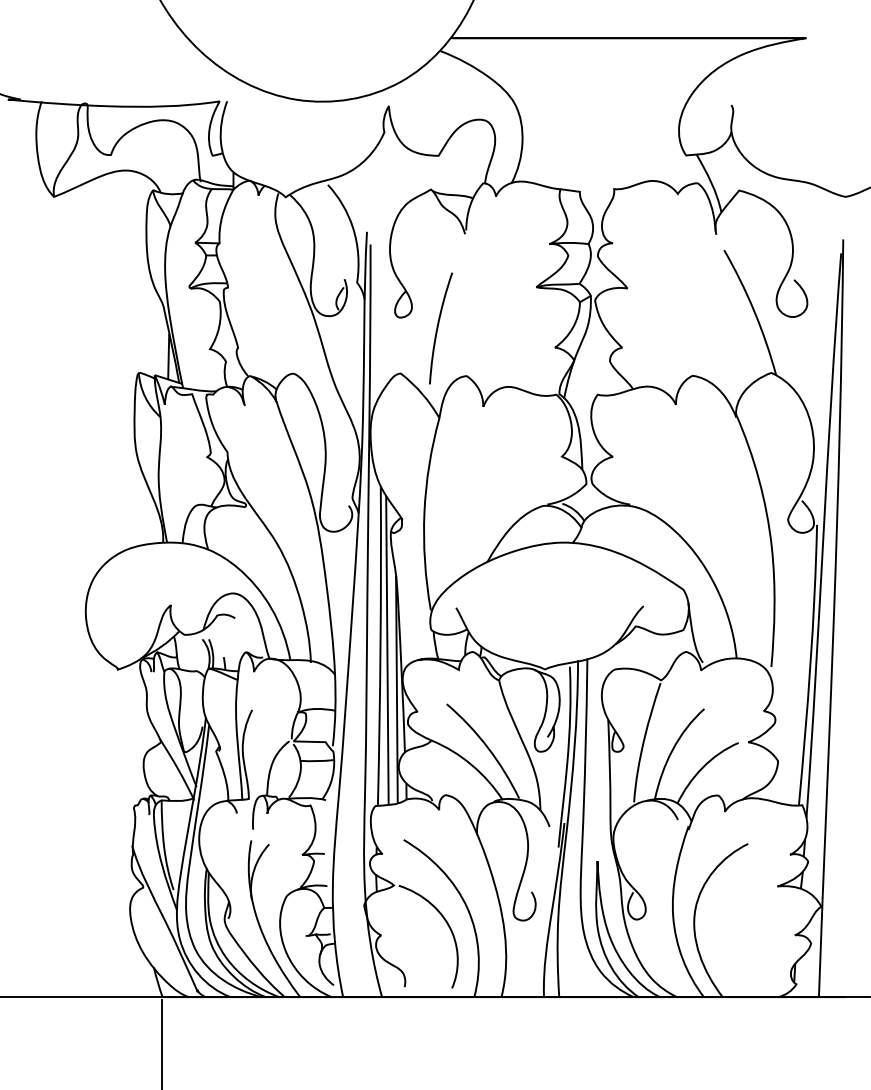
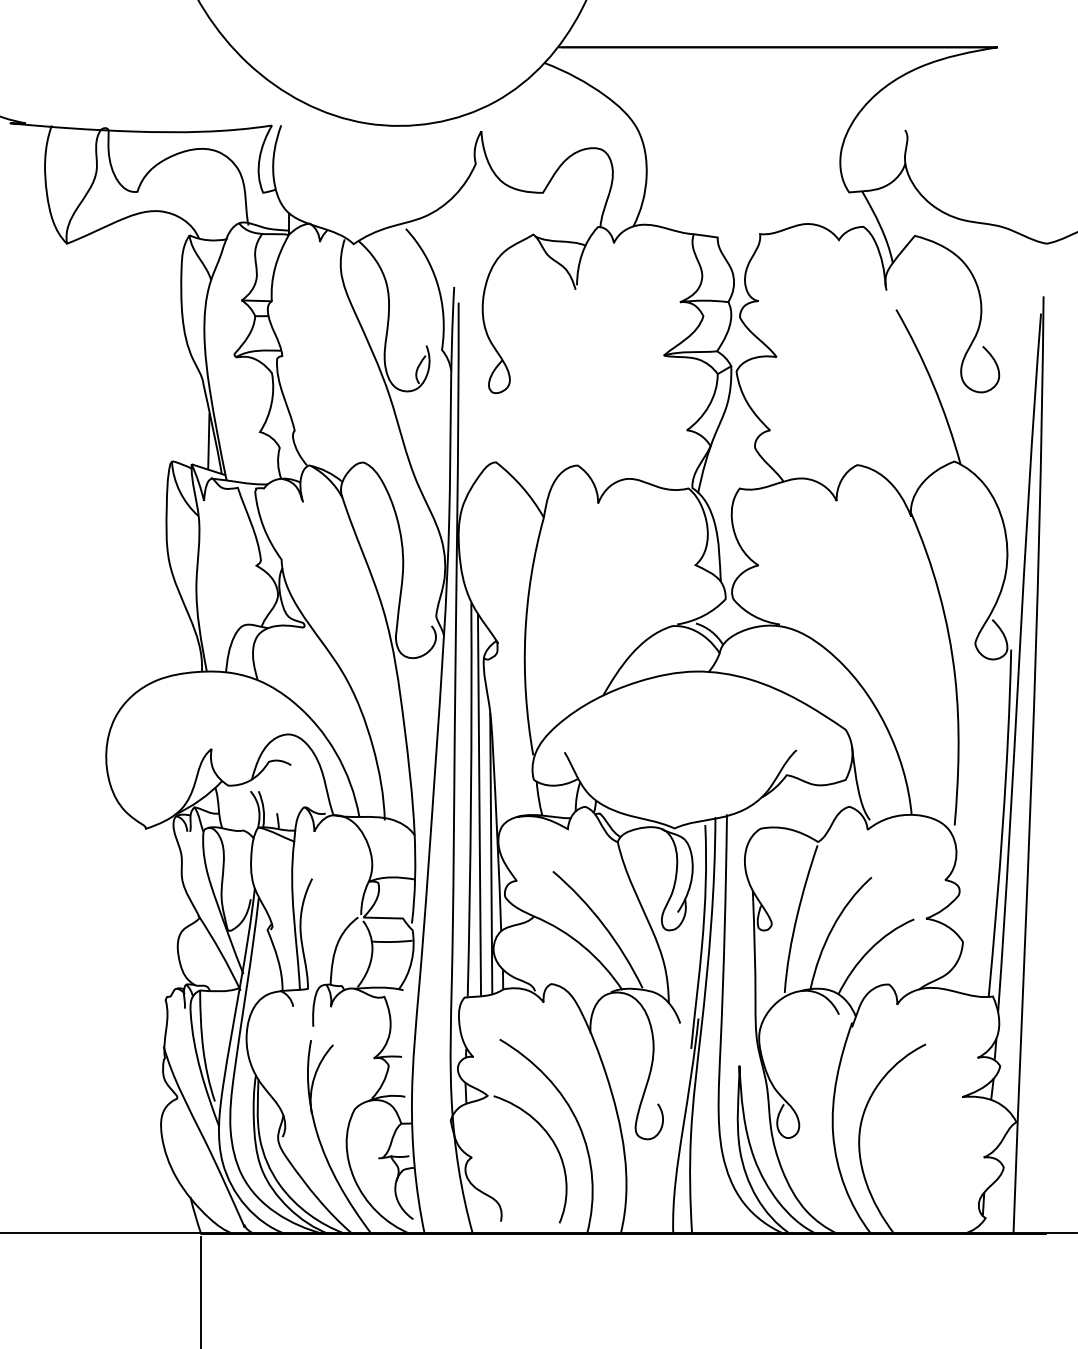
curve: (438, 328) -> (542, 406), removed

